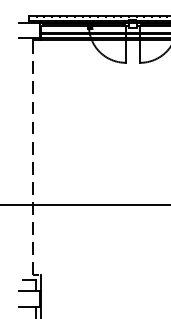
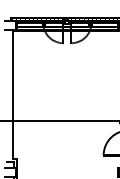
line: (32, 156) -> (12, 94), dashed -> solid

